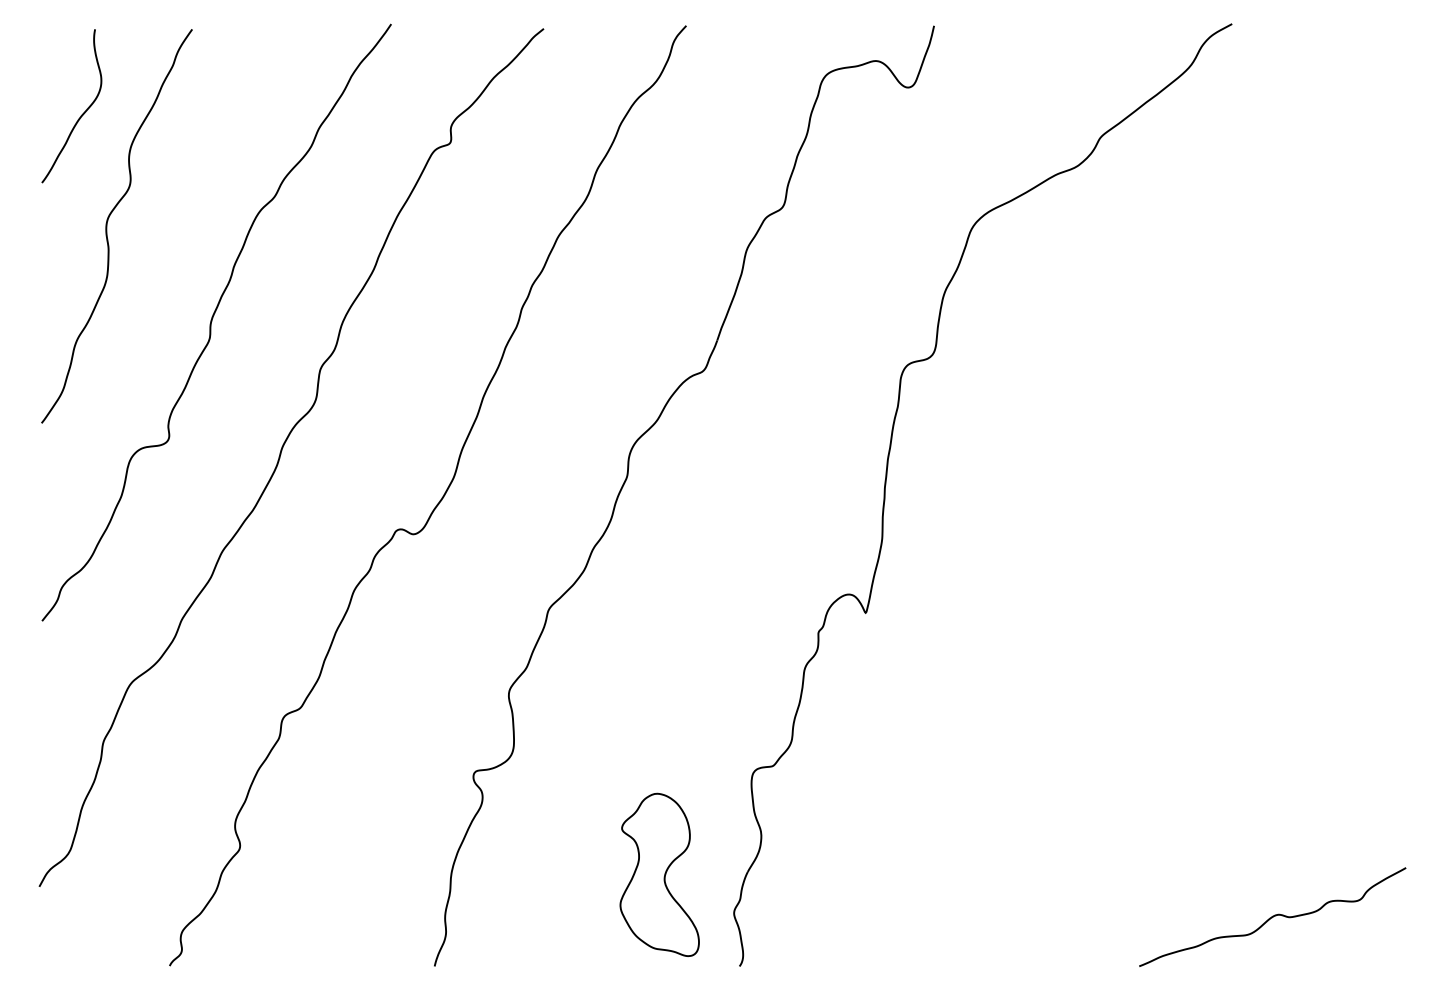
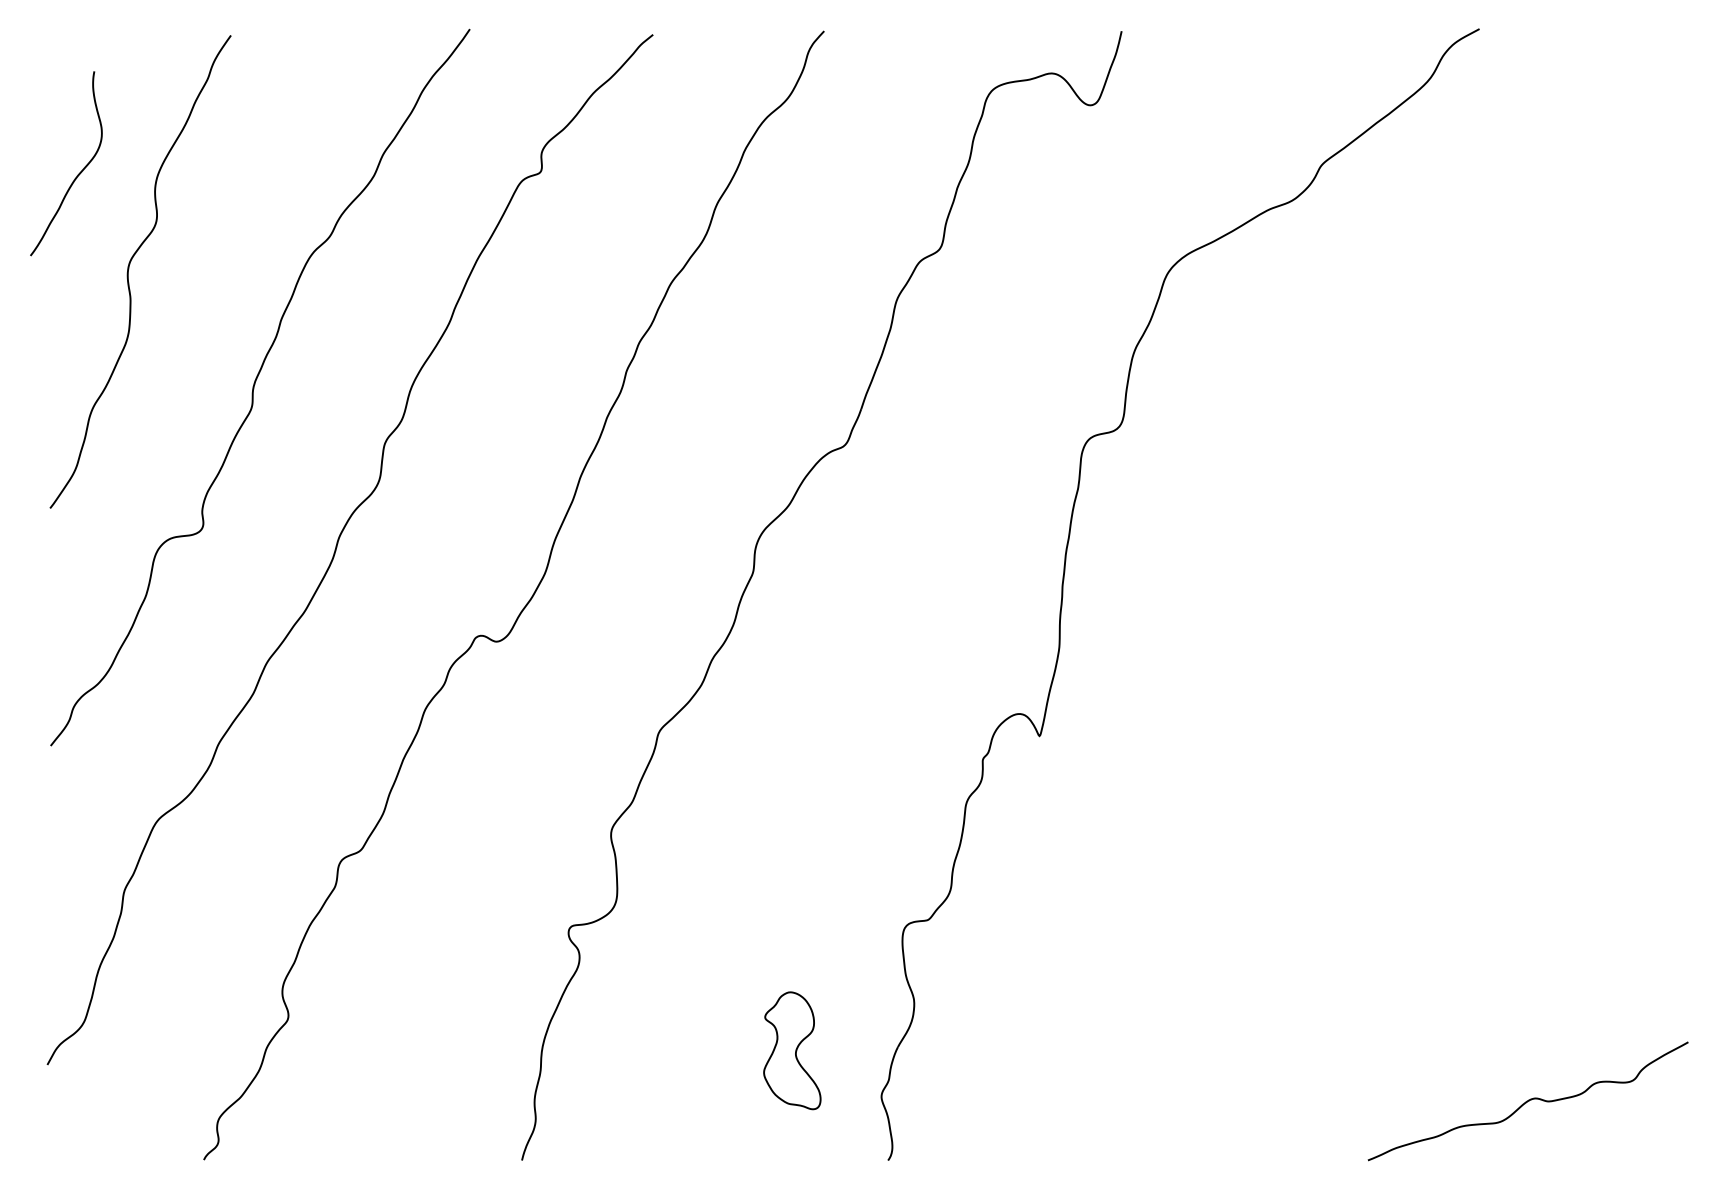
curve: (81, 115) -> (77, 174), moved
part: (659, 874) -> (792, 1050), size x0.6

